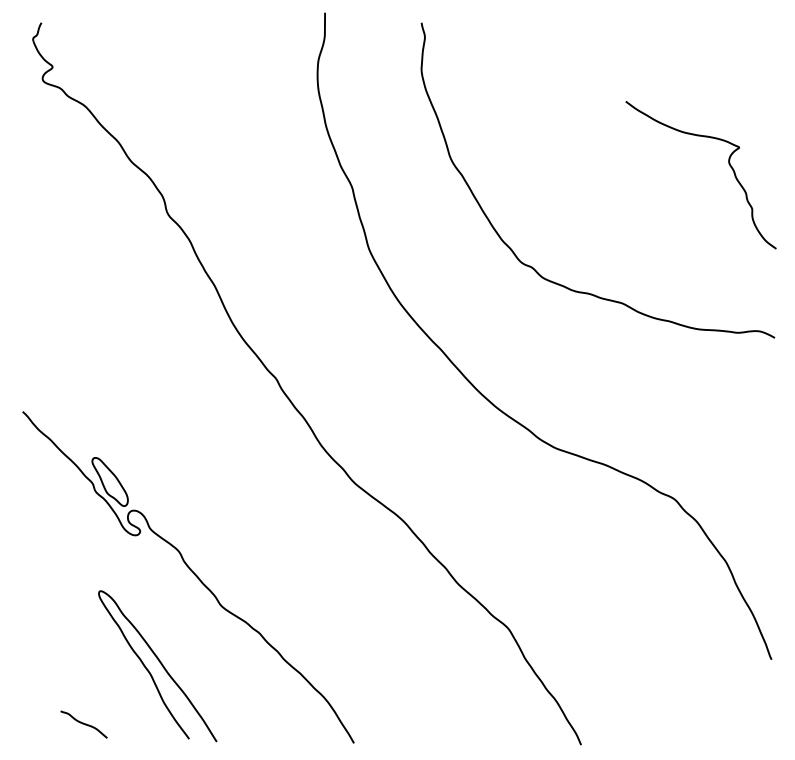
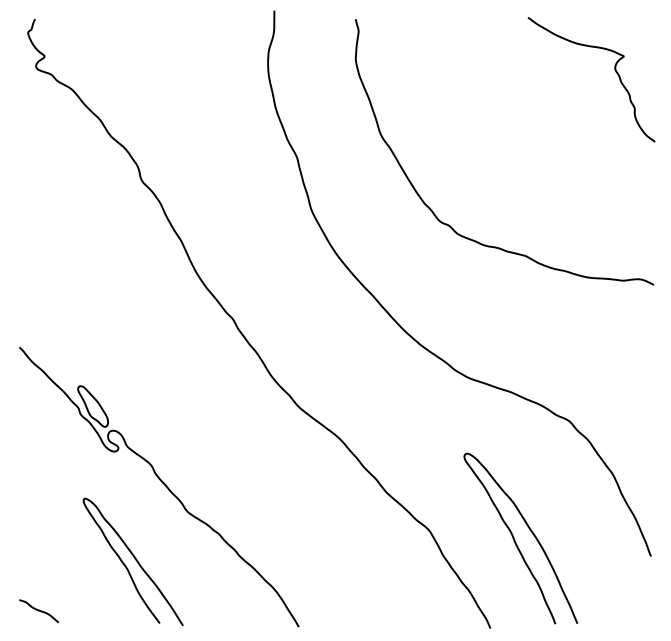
curve: (728, 164) -> (614, 70), moved
curve: (610, 640) -> (515, 540), added
curve: (83, 724) -> (38, 611), moved

